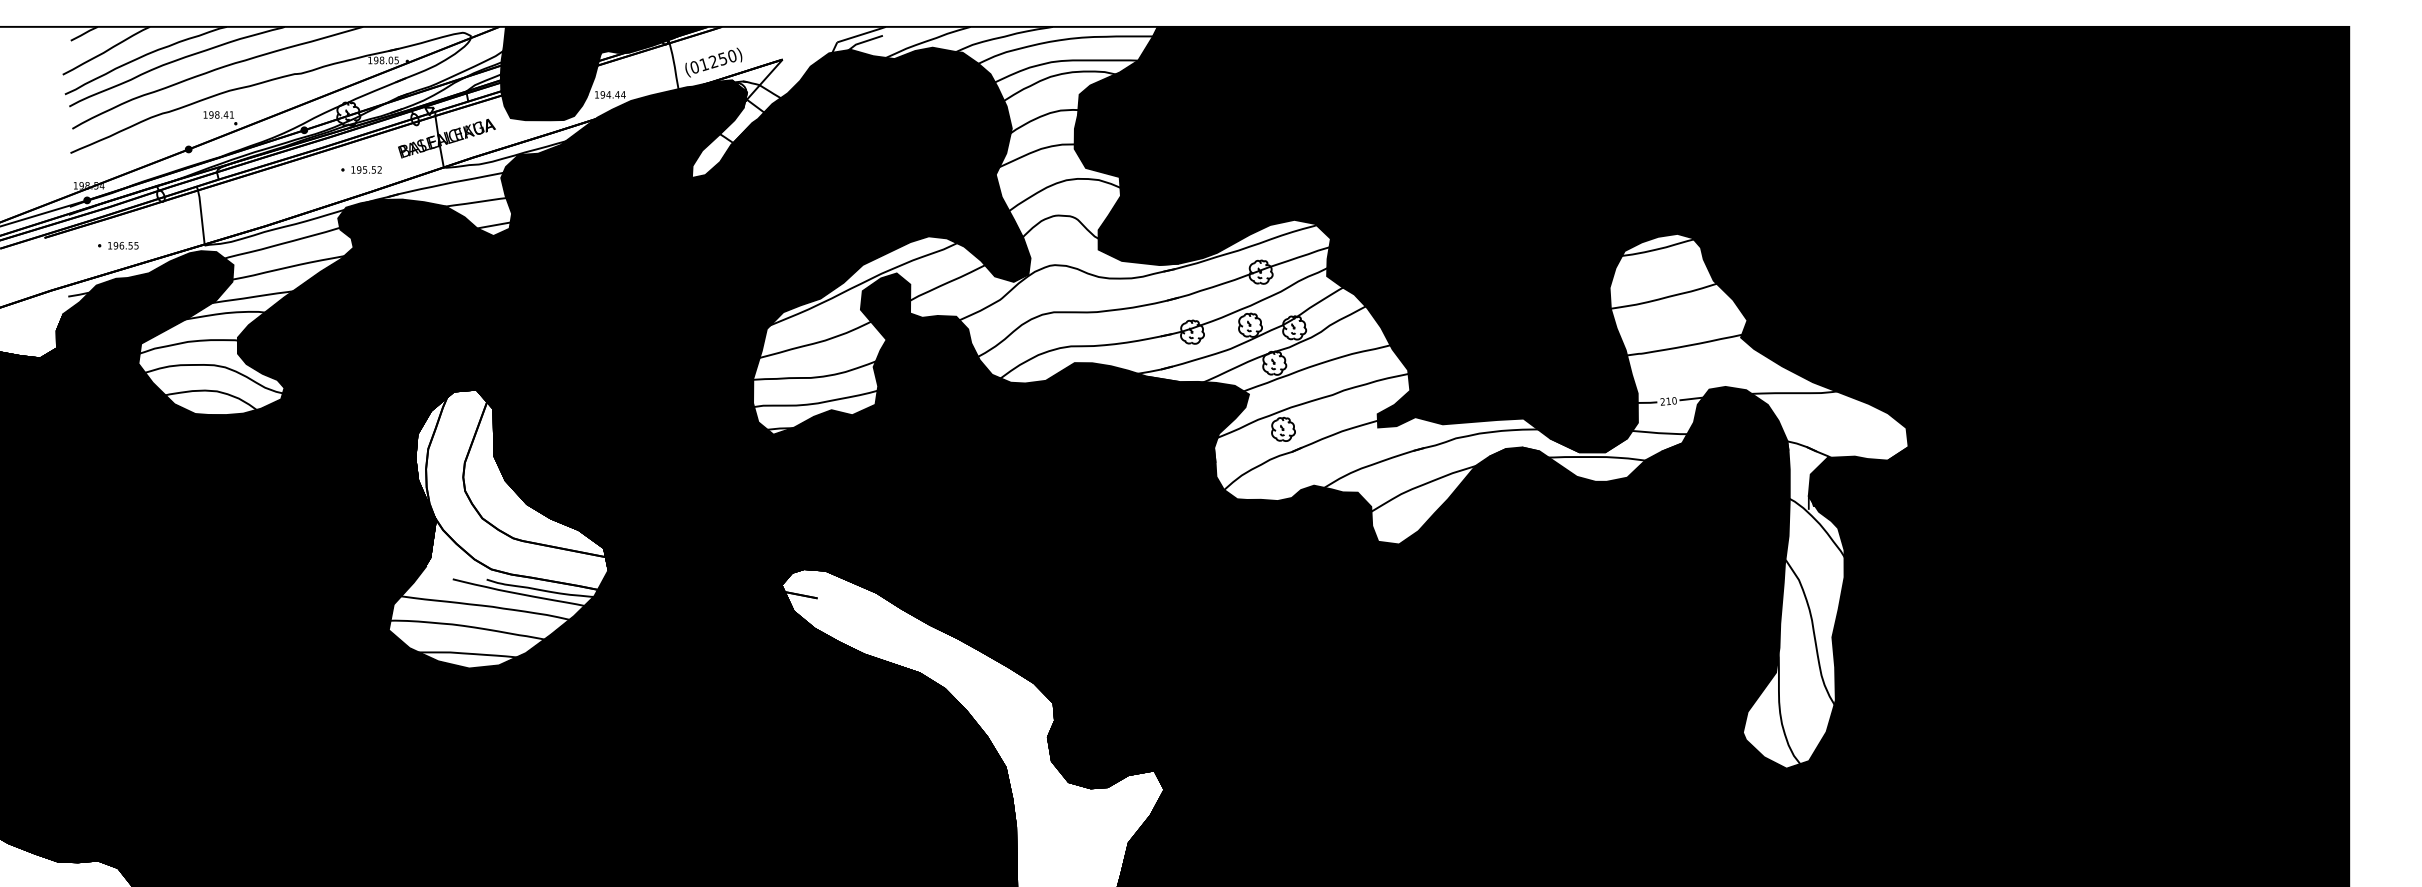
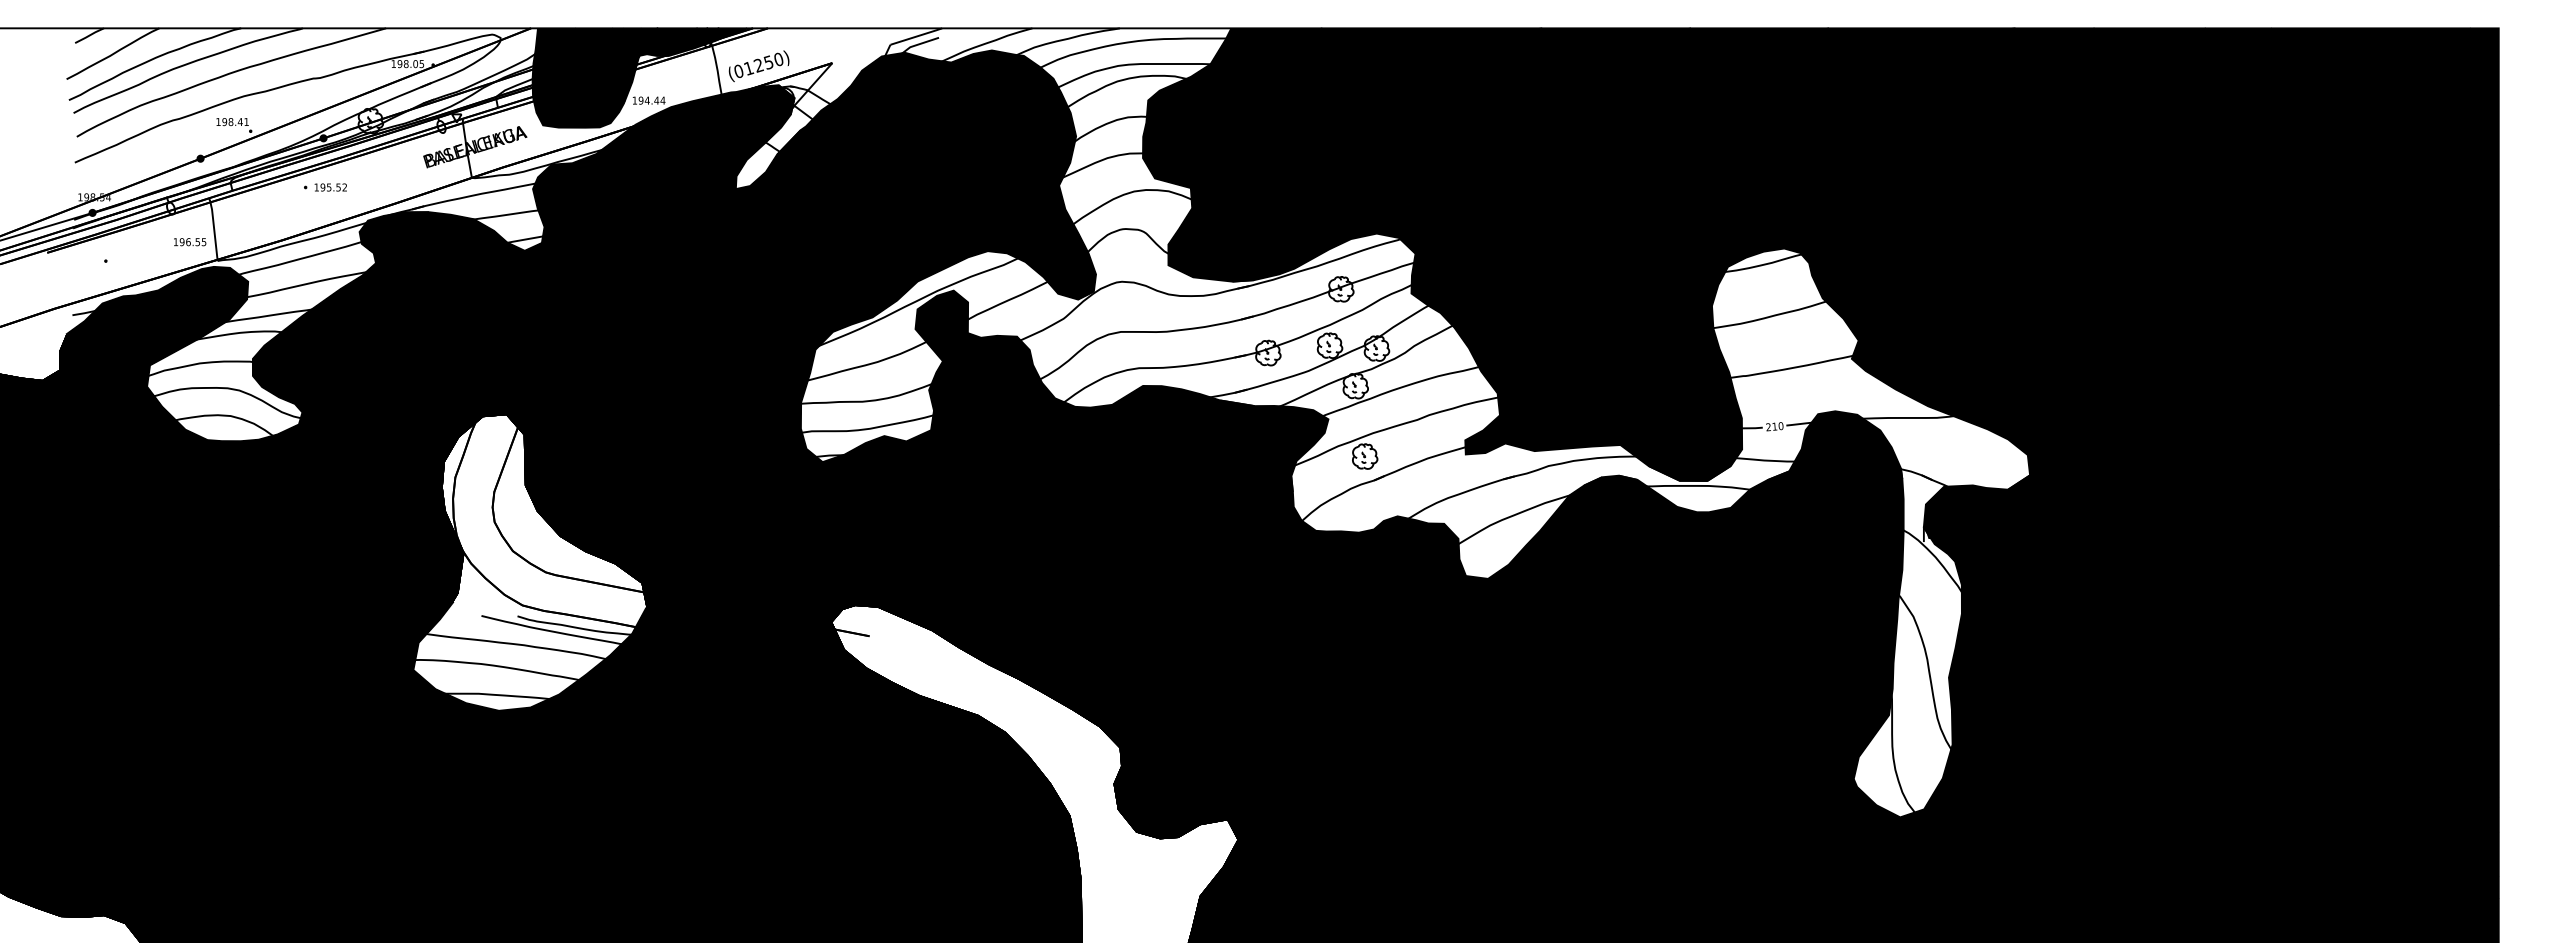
part: (361, 169) -> (325, 187), moved
text: (123, 246) -> (190, 242), moved

